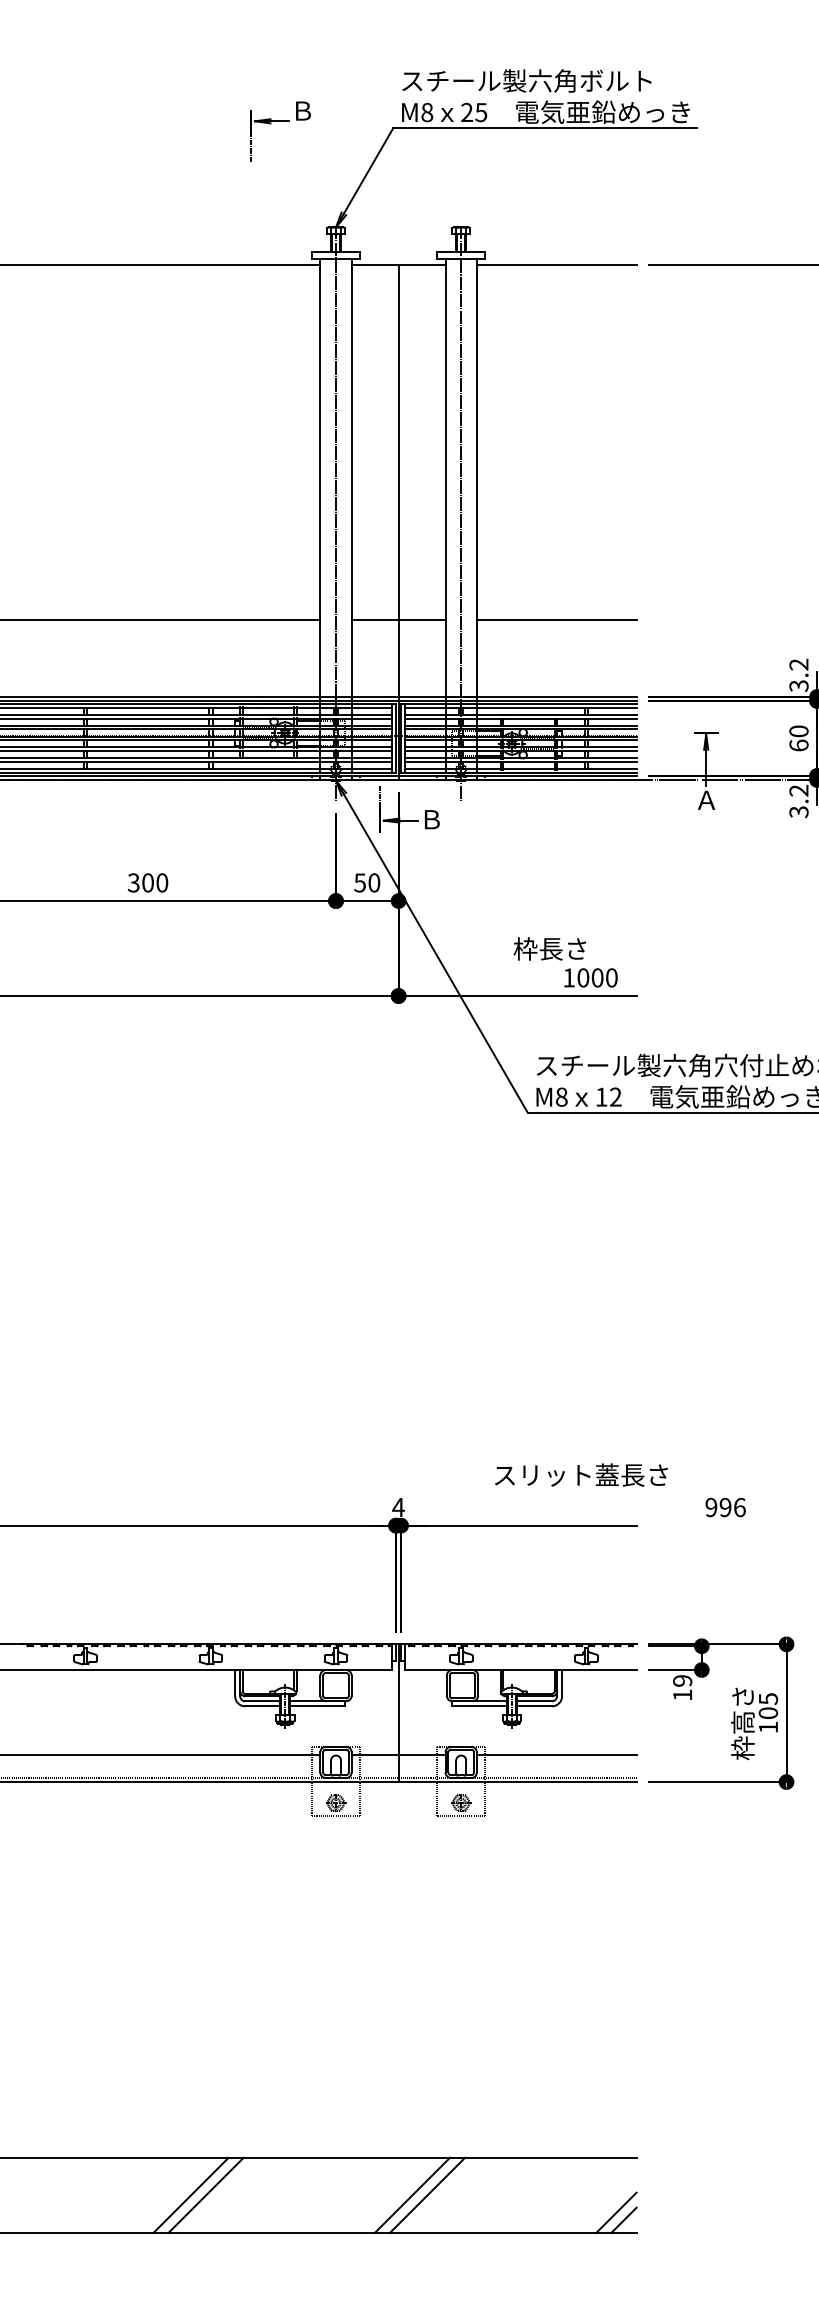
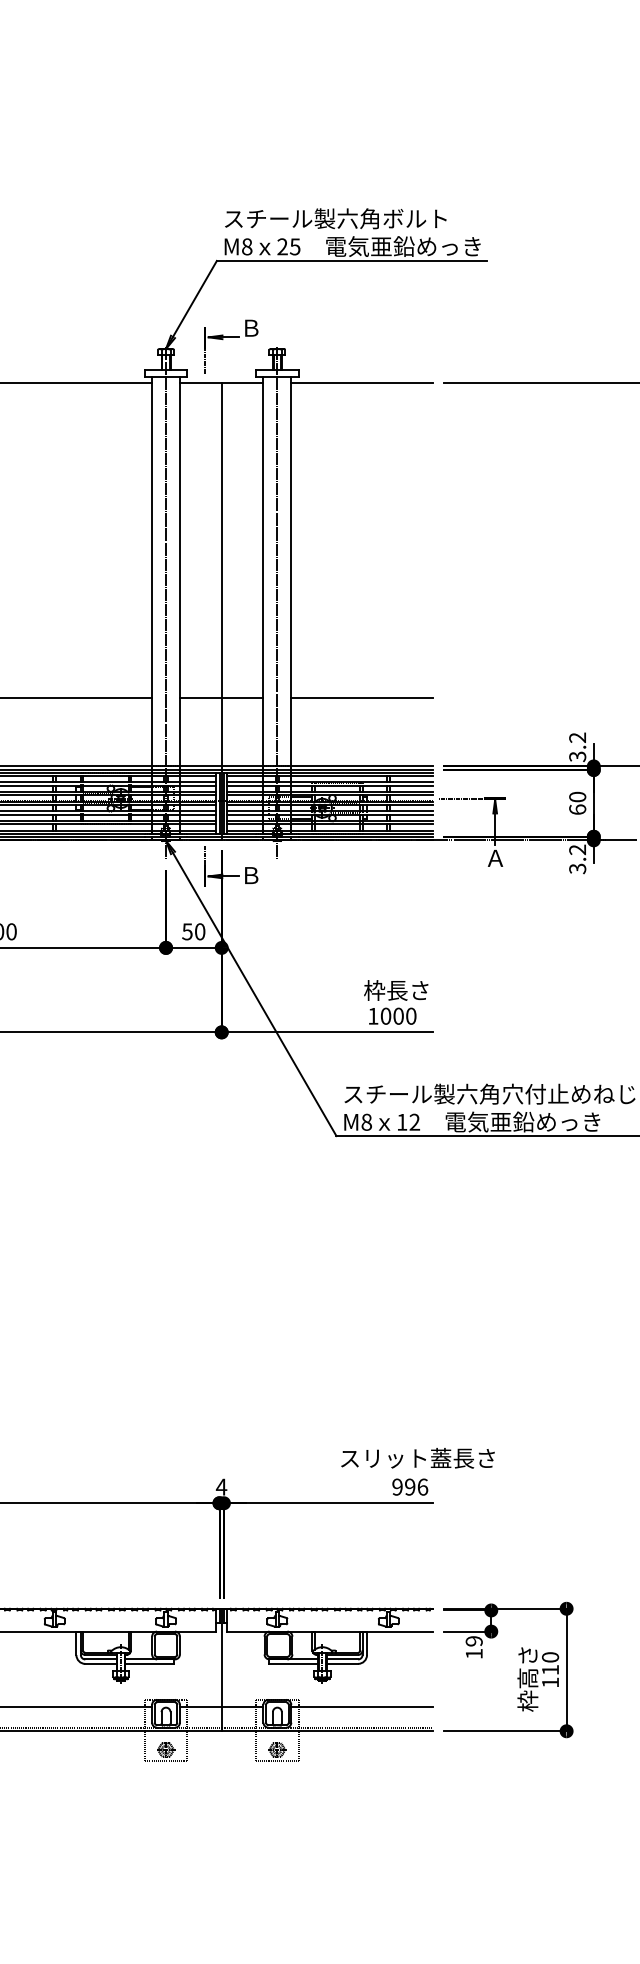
part: (280, 121) -> (231, 337), moved
line: (667, 733) -> (460, 798), added
text: (549, 948) -> (395, 990), moved
text: (581, 1474) -> (418, 1457), moved
text: (725, 1507) -> (410, 1487), moved
text: (768, 1705) -> (550, 1663), 105 -> 110

